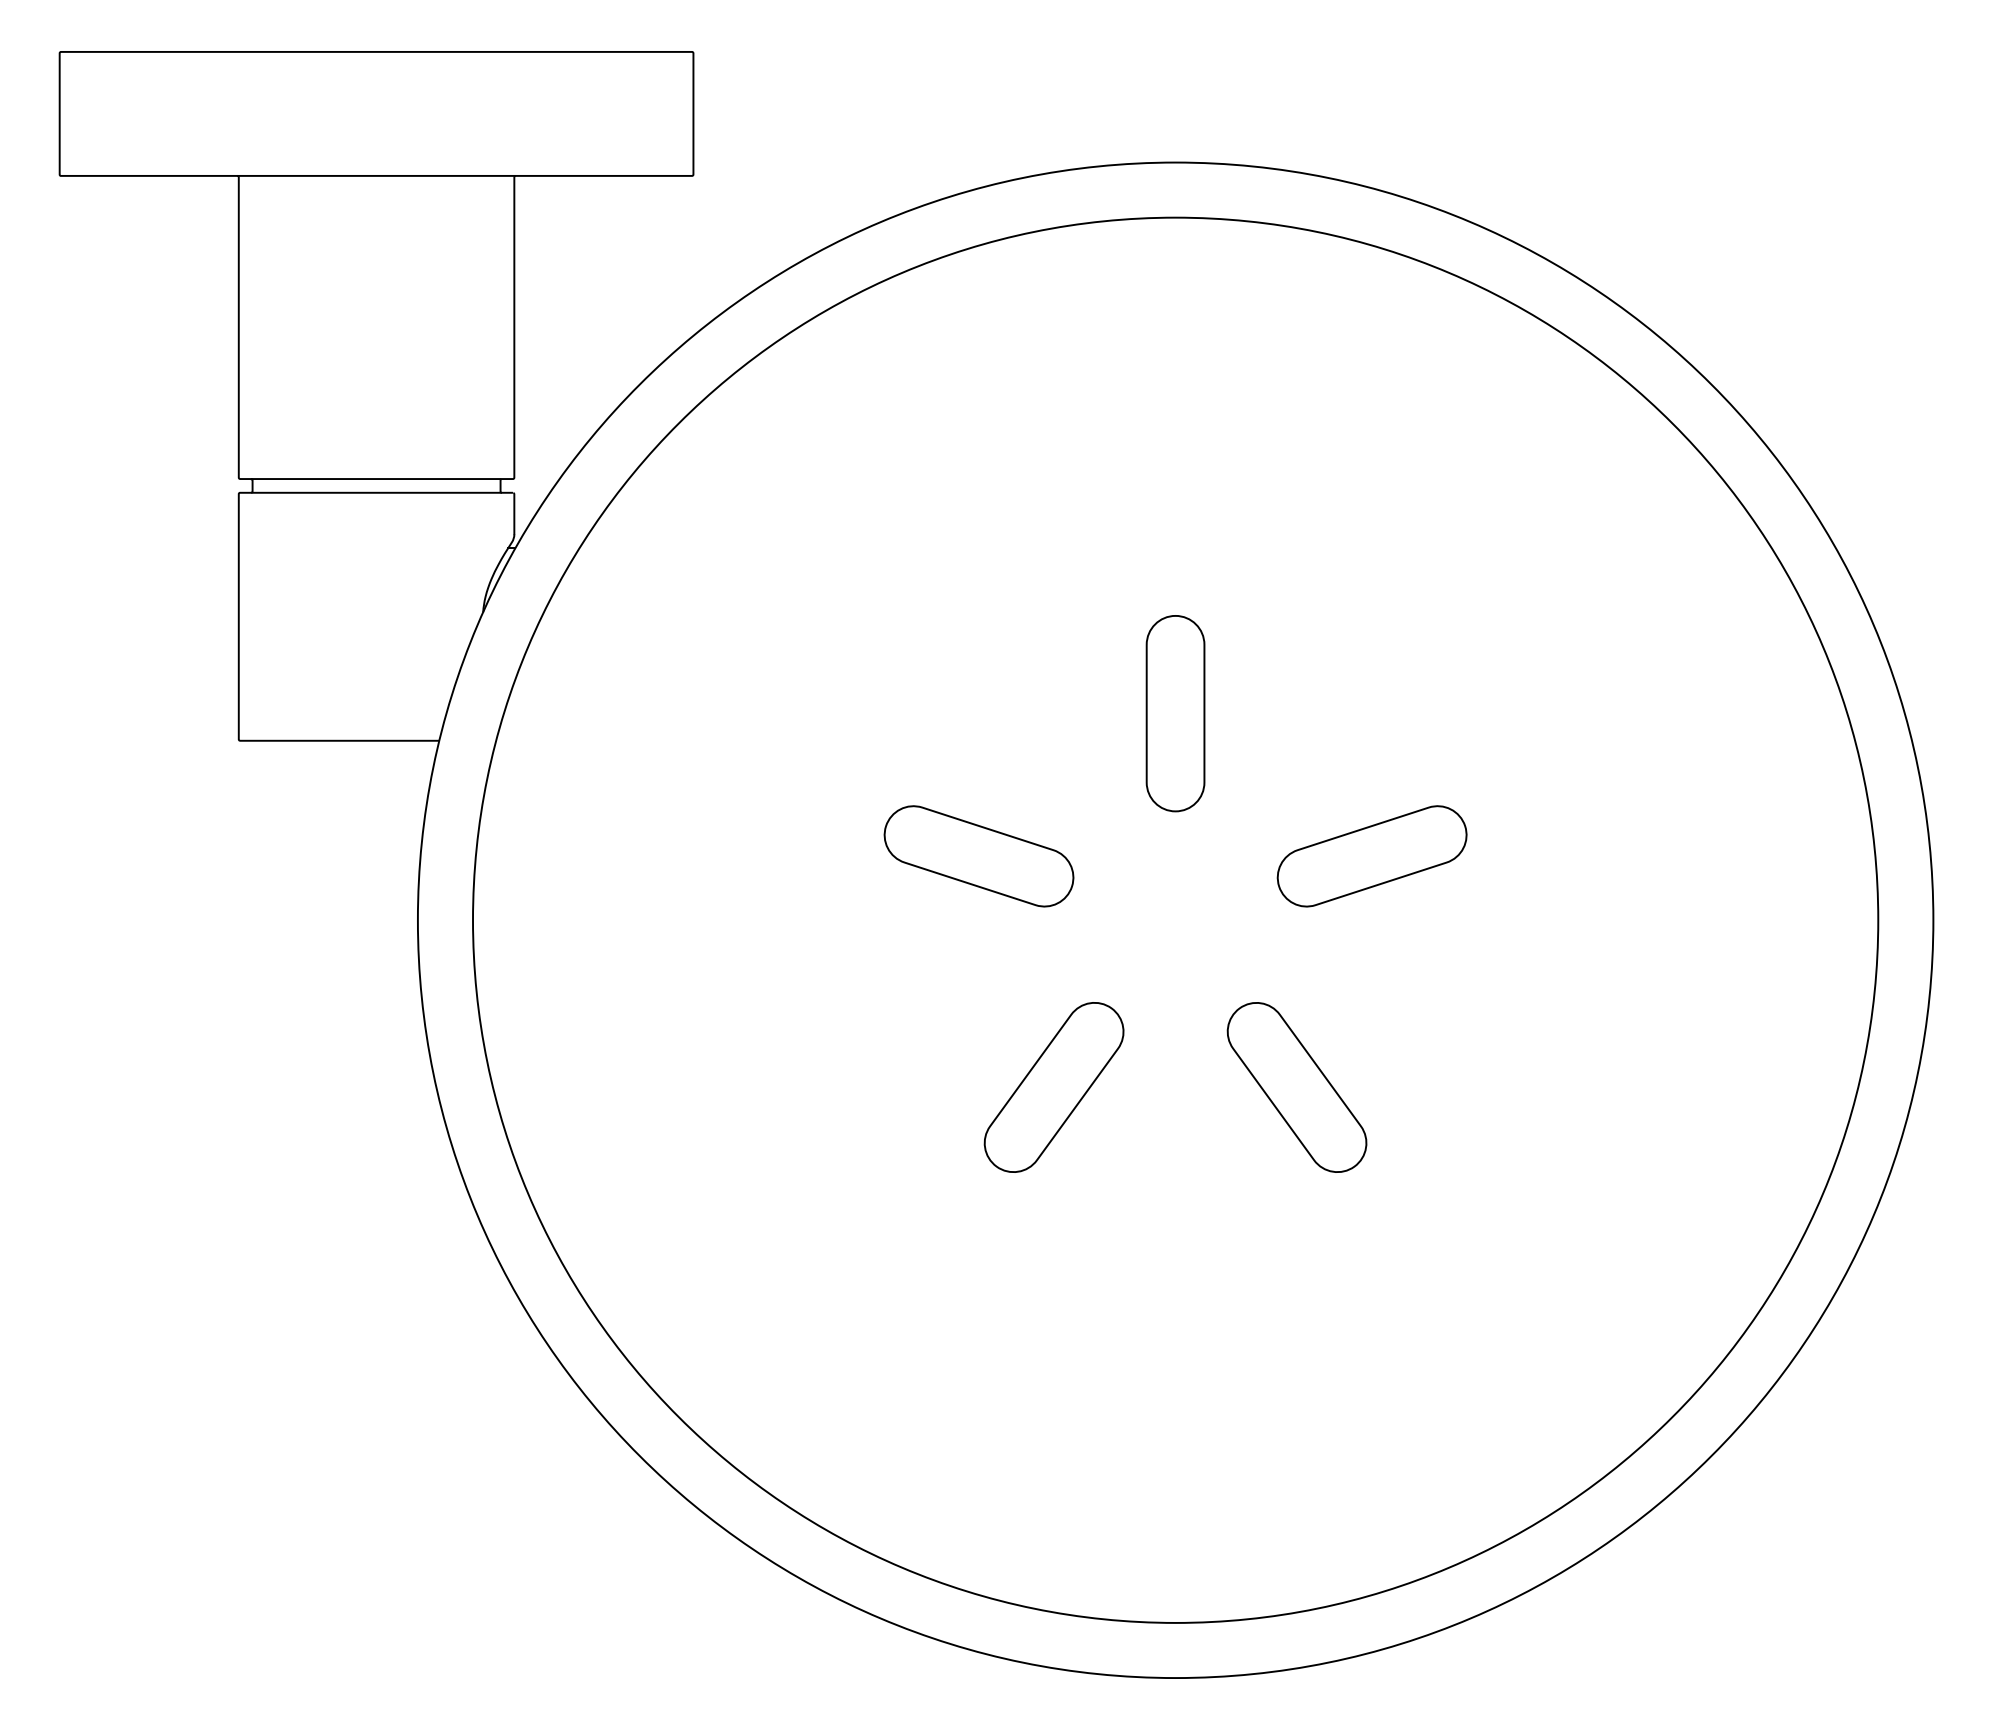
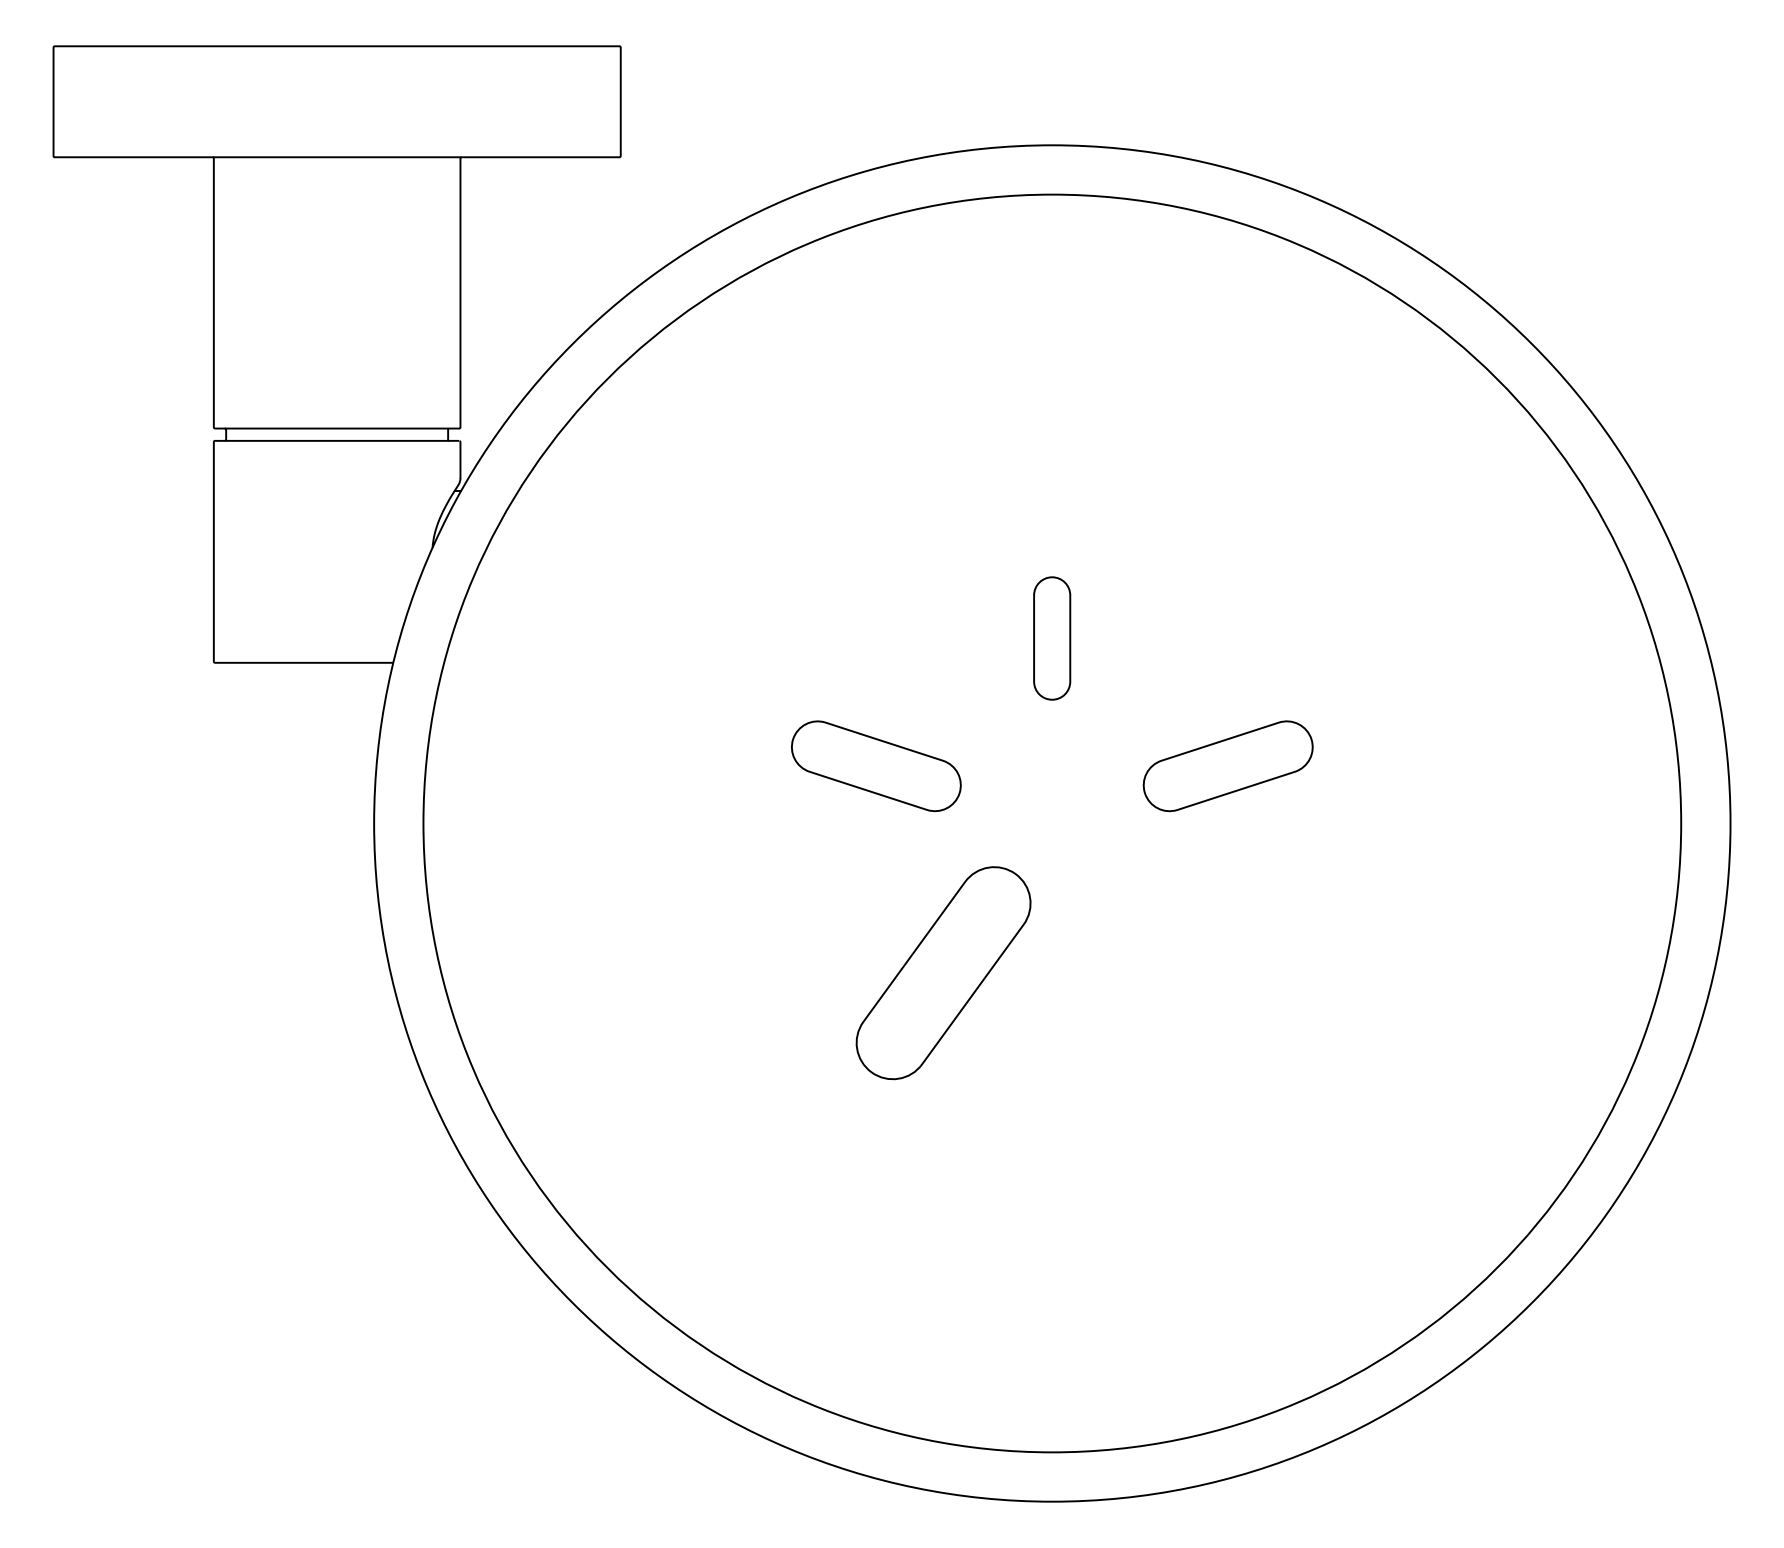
part: (1174, 713) -> (1051, 638), size x0.7
part: (1054, 1086) -> (943, 972), size x1.4
part: (1296, 1086) -> (1160, 972), removed

